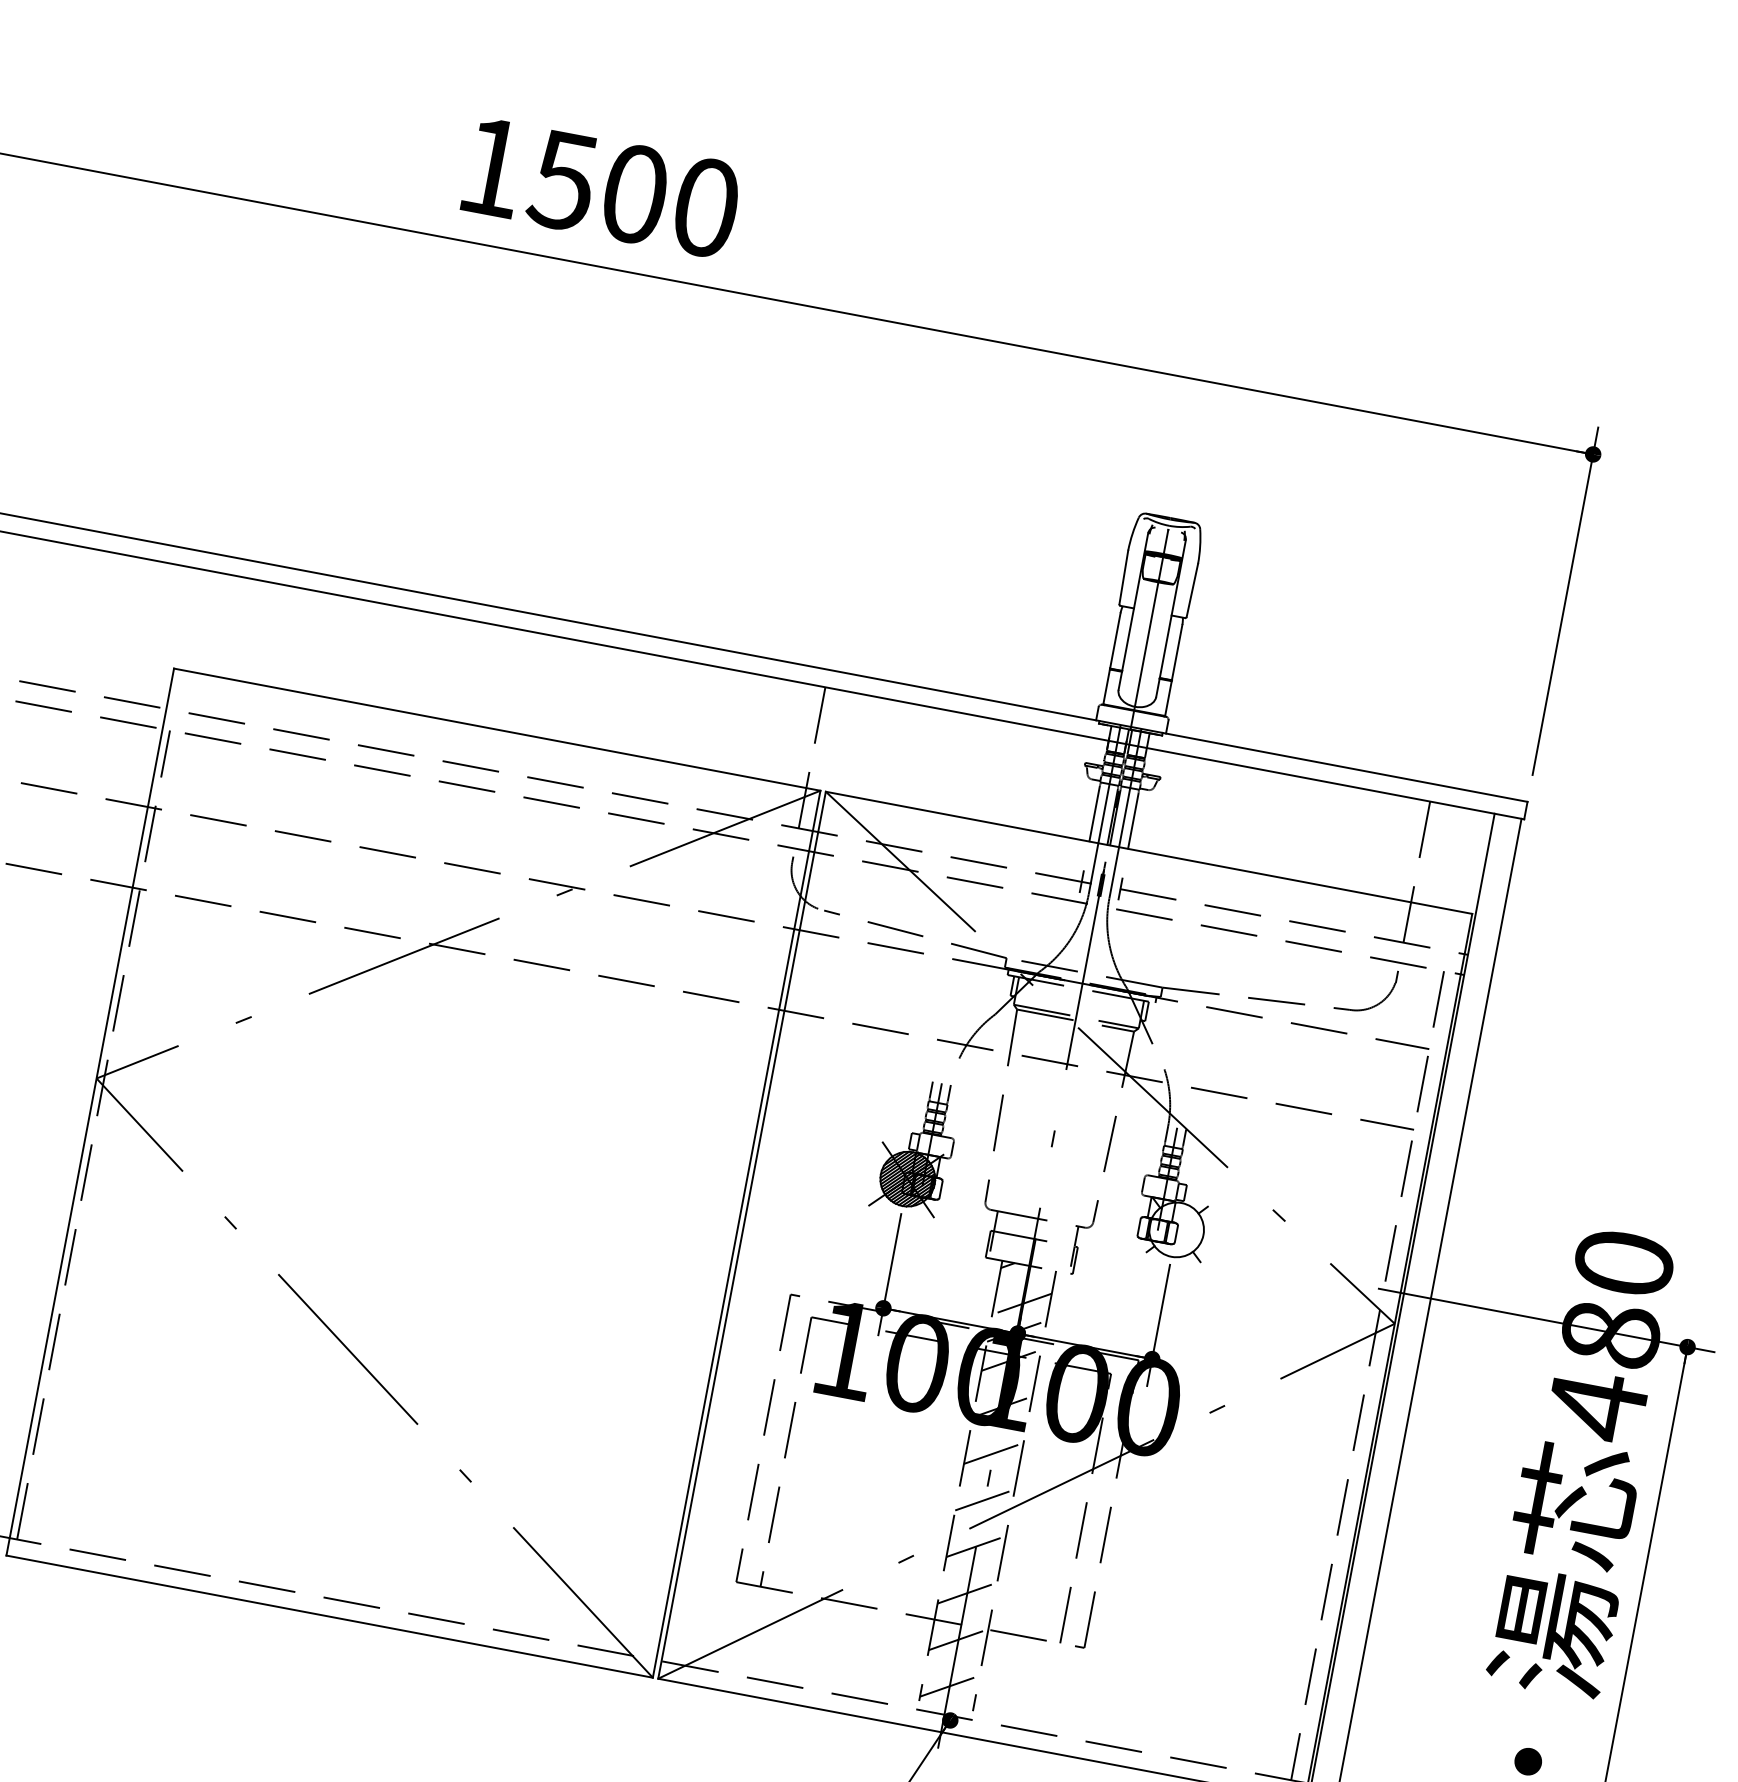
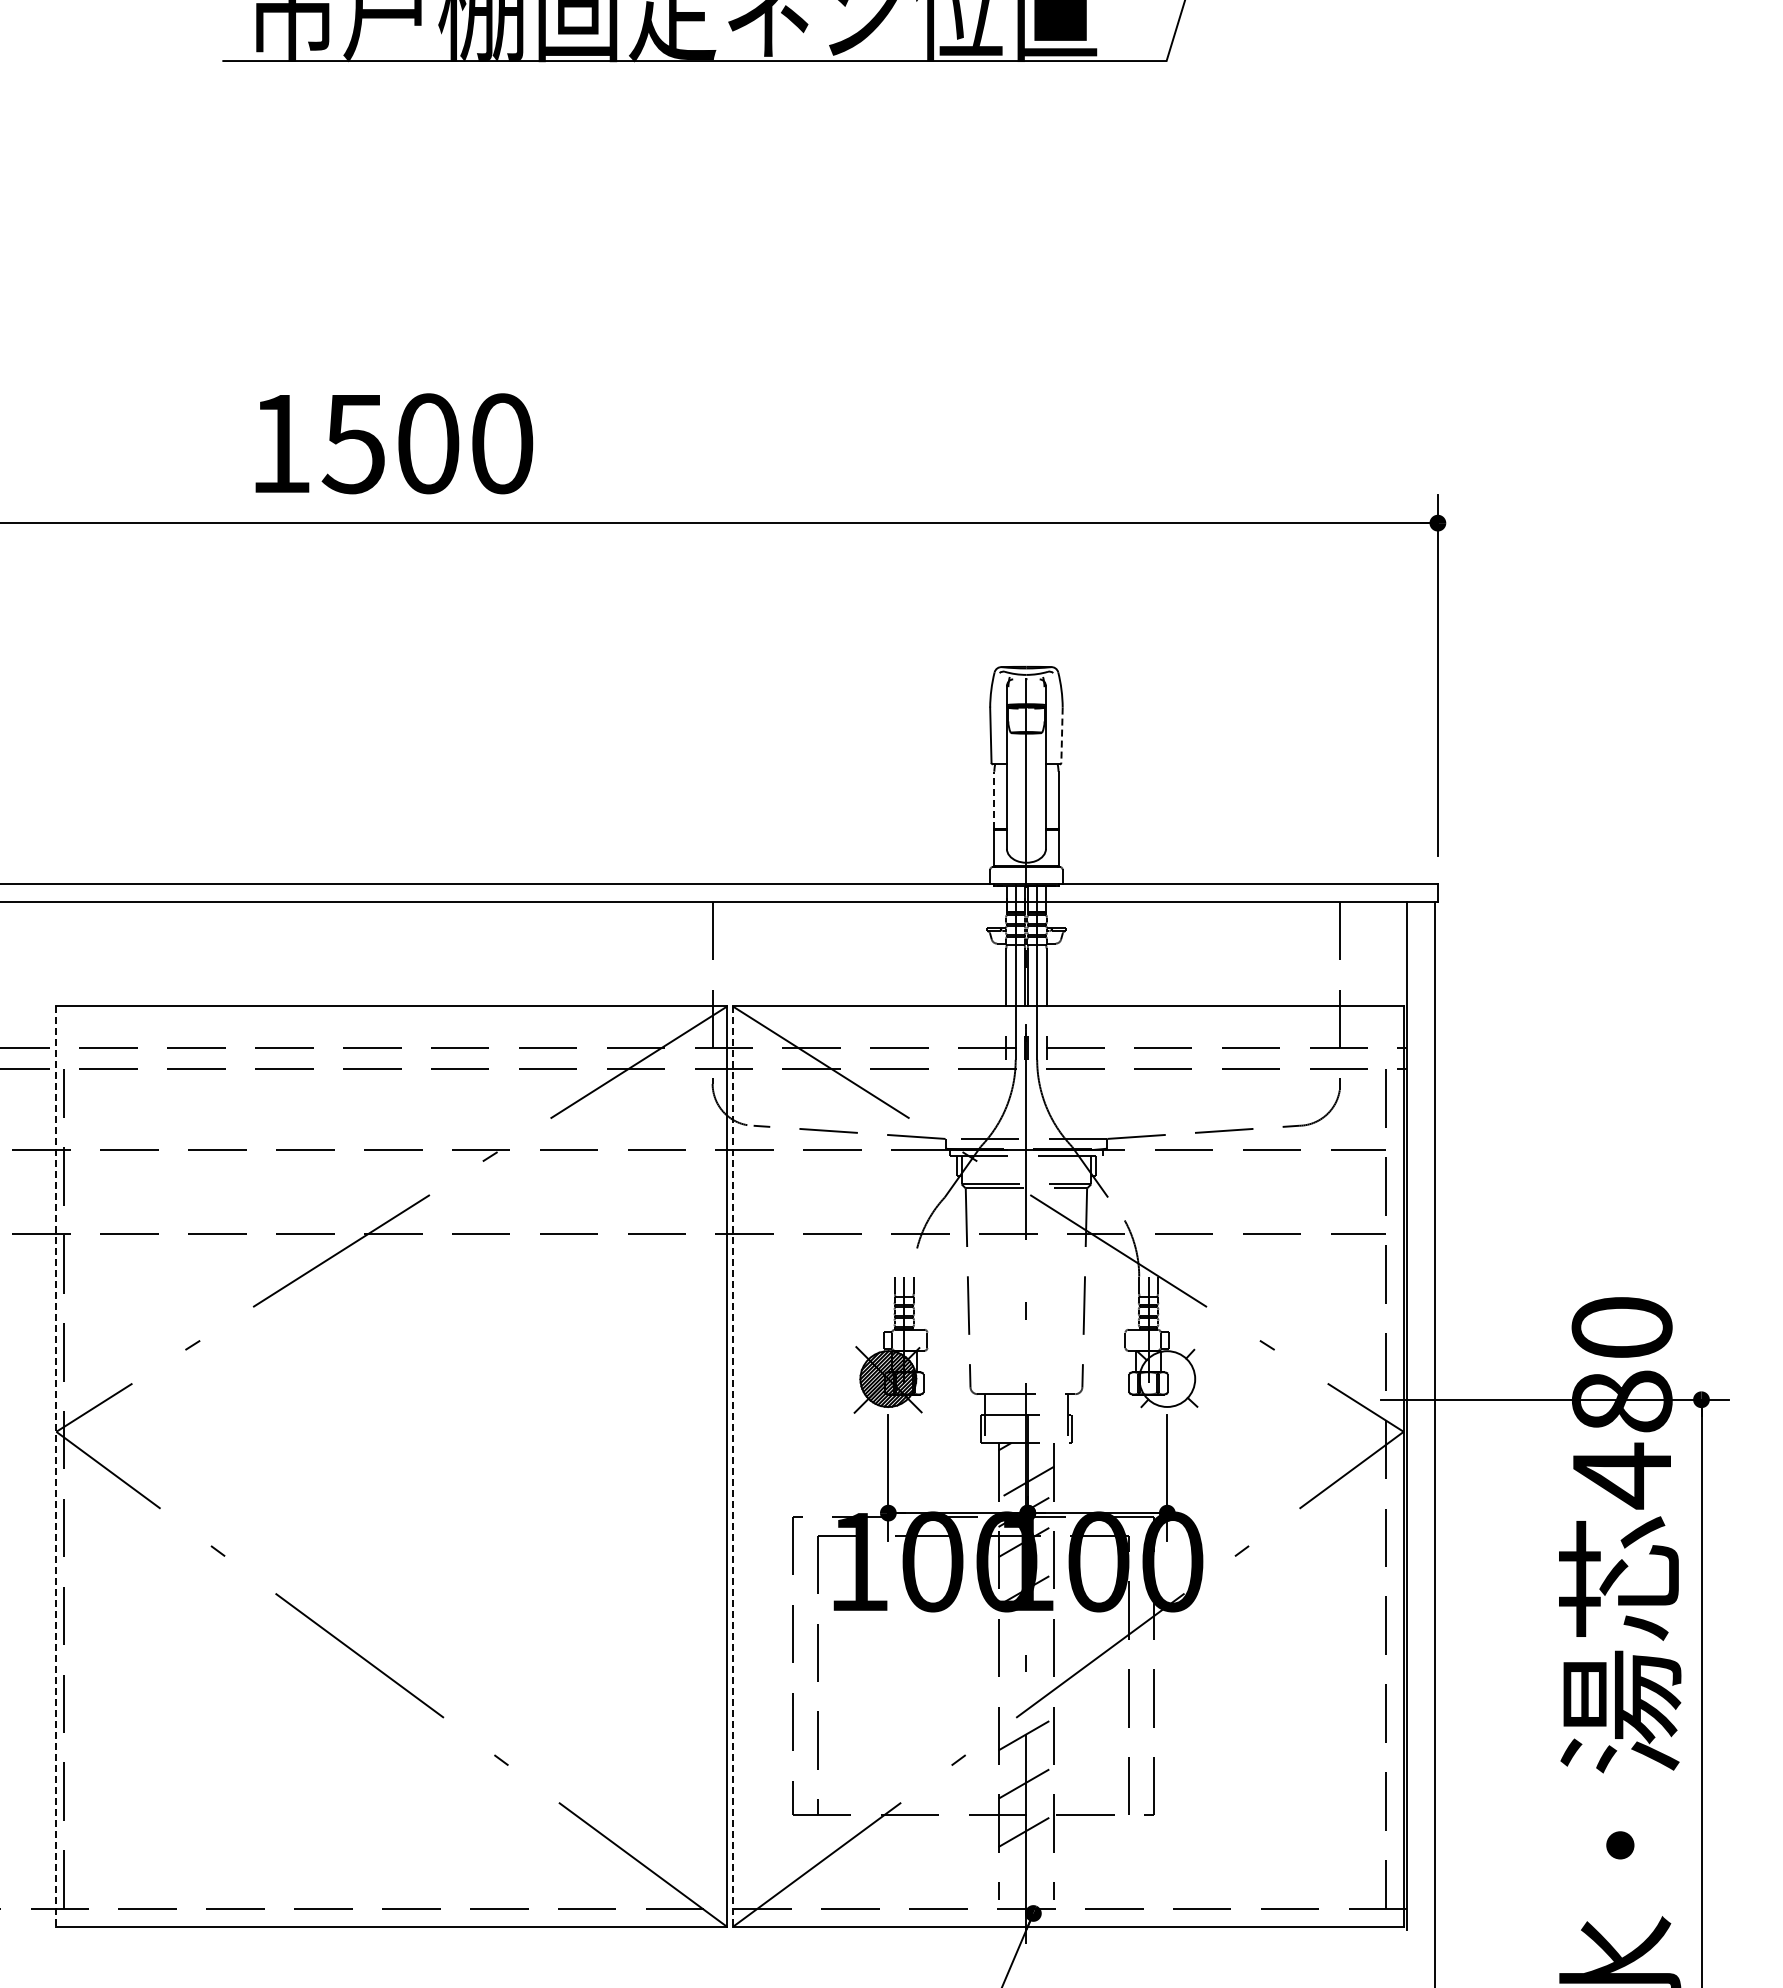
line: (1192, 590) -> (1062, 735), solid -> dashed
line: (1115, 640) -> (994, 800), solid -> dashed
line: (90, 1112) -> (56, 1467), solid -> dashed
line: (741, 1235) -> (732, 1467), solid -> dashed
line: (993, 1453) -> (1026, 1637), removed
line: (985, 1499) -> (1026, 1685), removed
line: (949, 1686) -> (1026, 1879), removed

